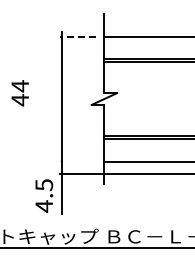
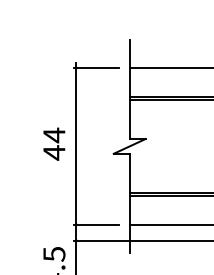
line: (77, 36) -> (96, 68), dashed -> solid
text: (19, 93) -> (53, 144), moved
line: (77, 161) -> (96, 224), added

